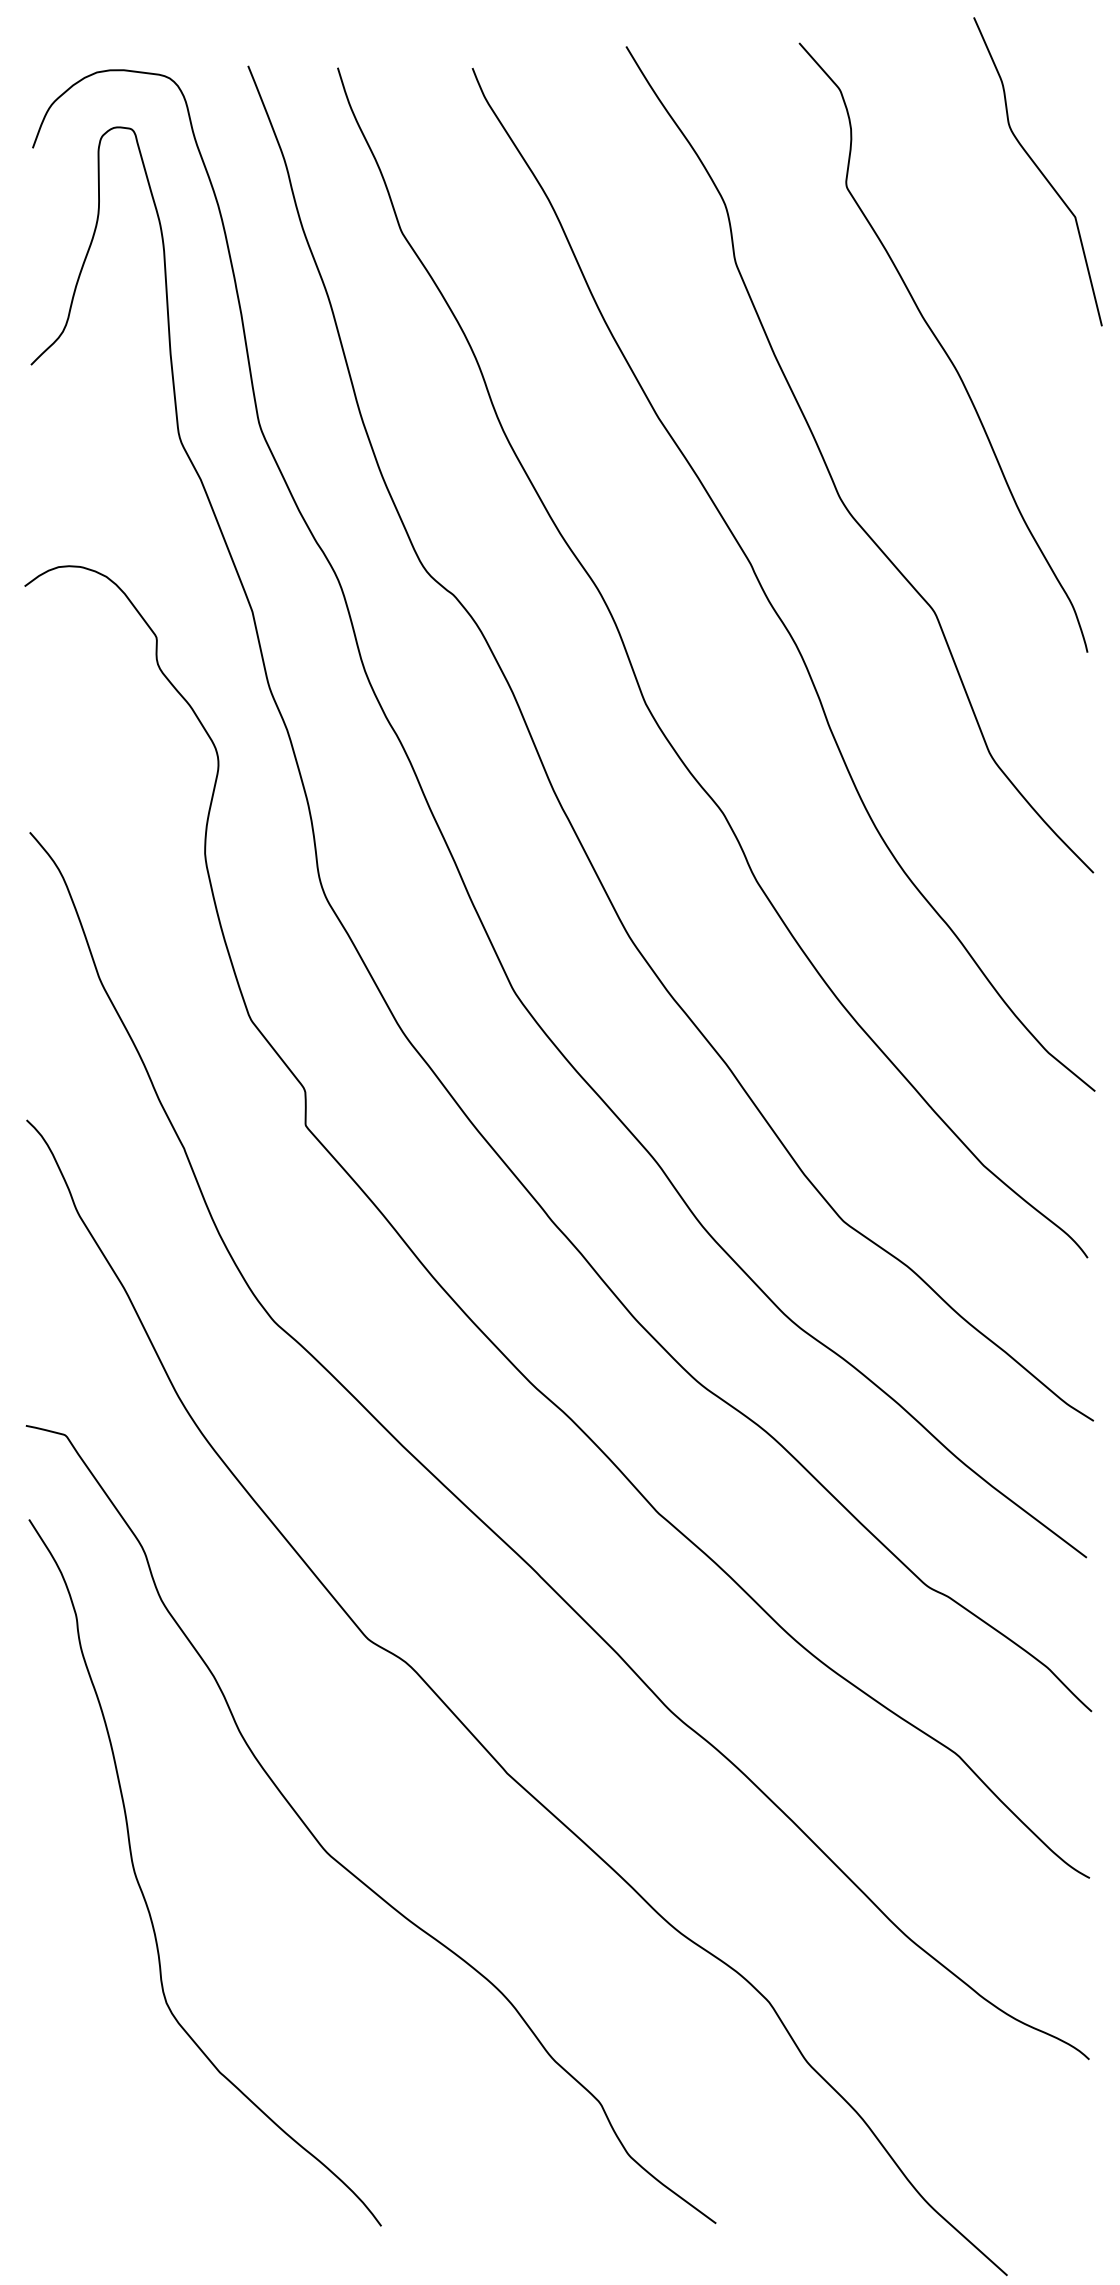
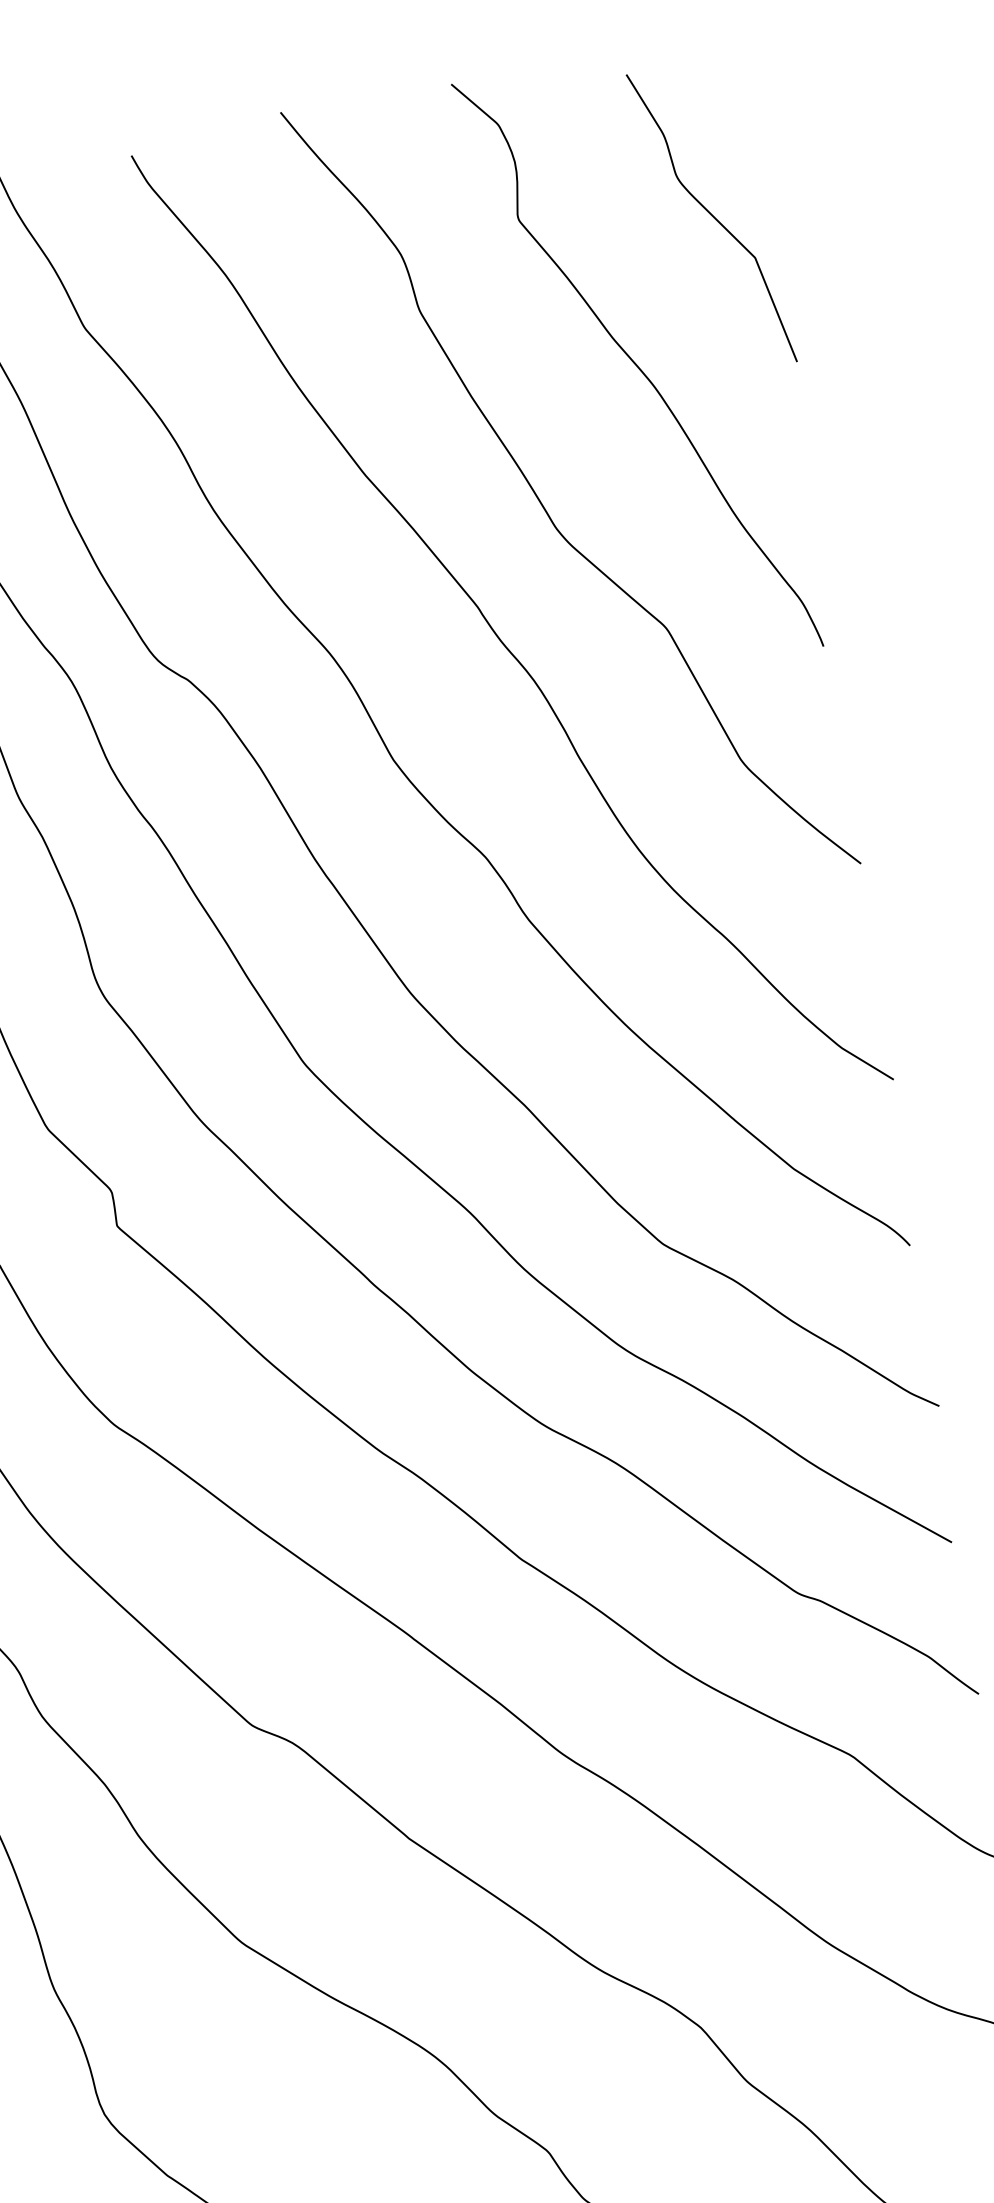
curve: (1038, 170) -> (712, 216), moved

